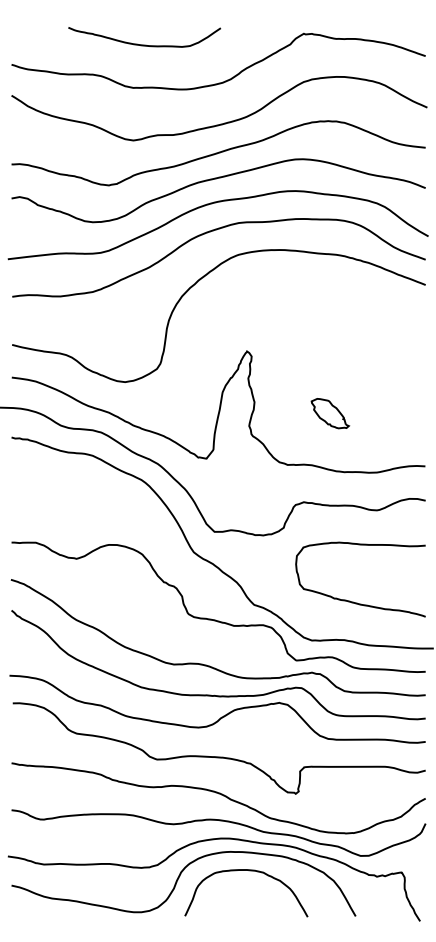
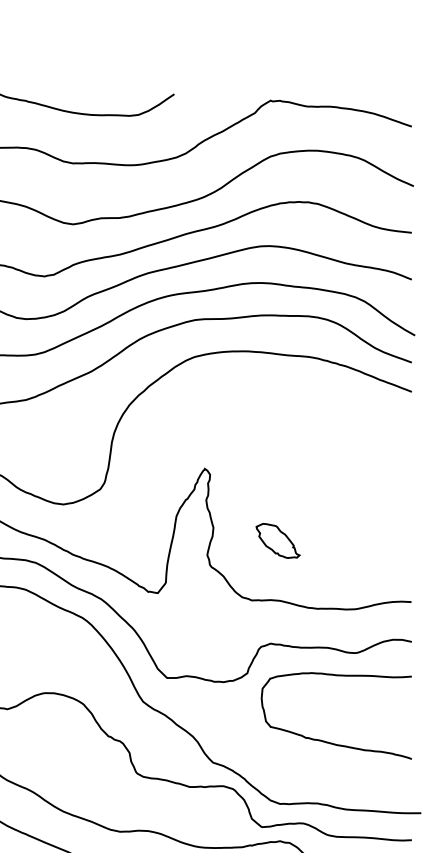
part: (330, 413) -> (278, 540), moved
curve: (353, 601) -> (328, 741), moved

